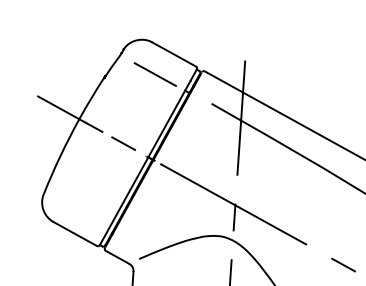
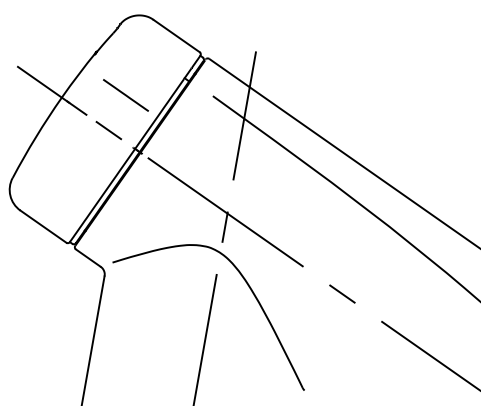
line: (154, 74) -> (125, 95), moved

